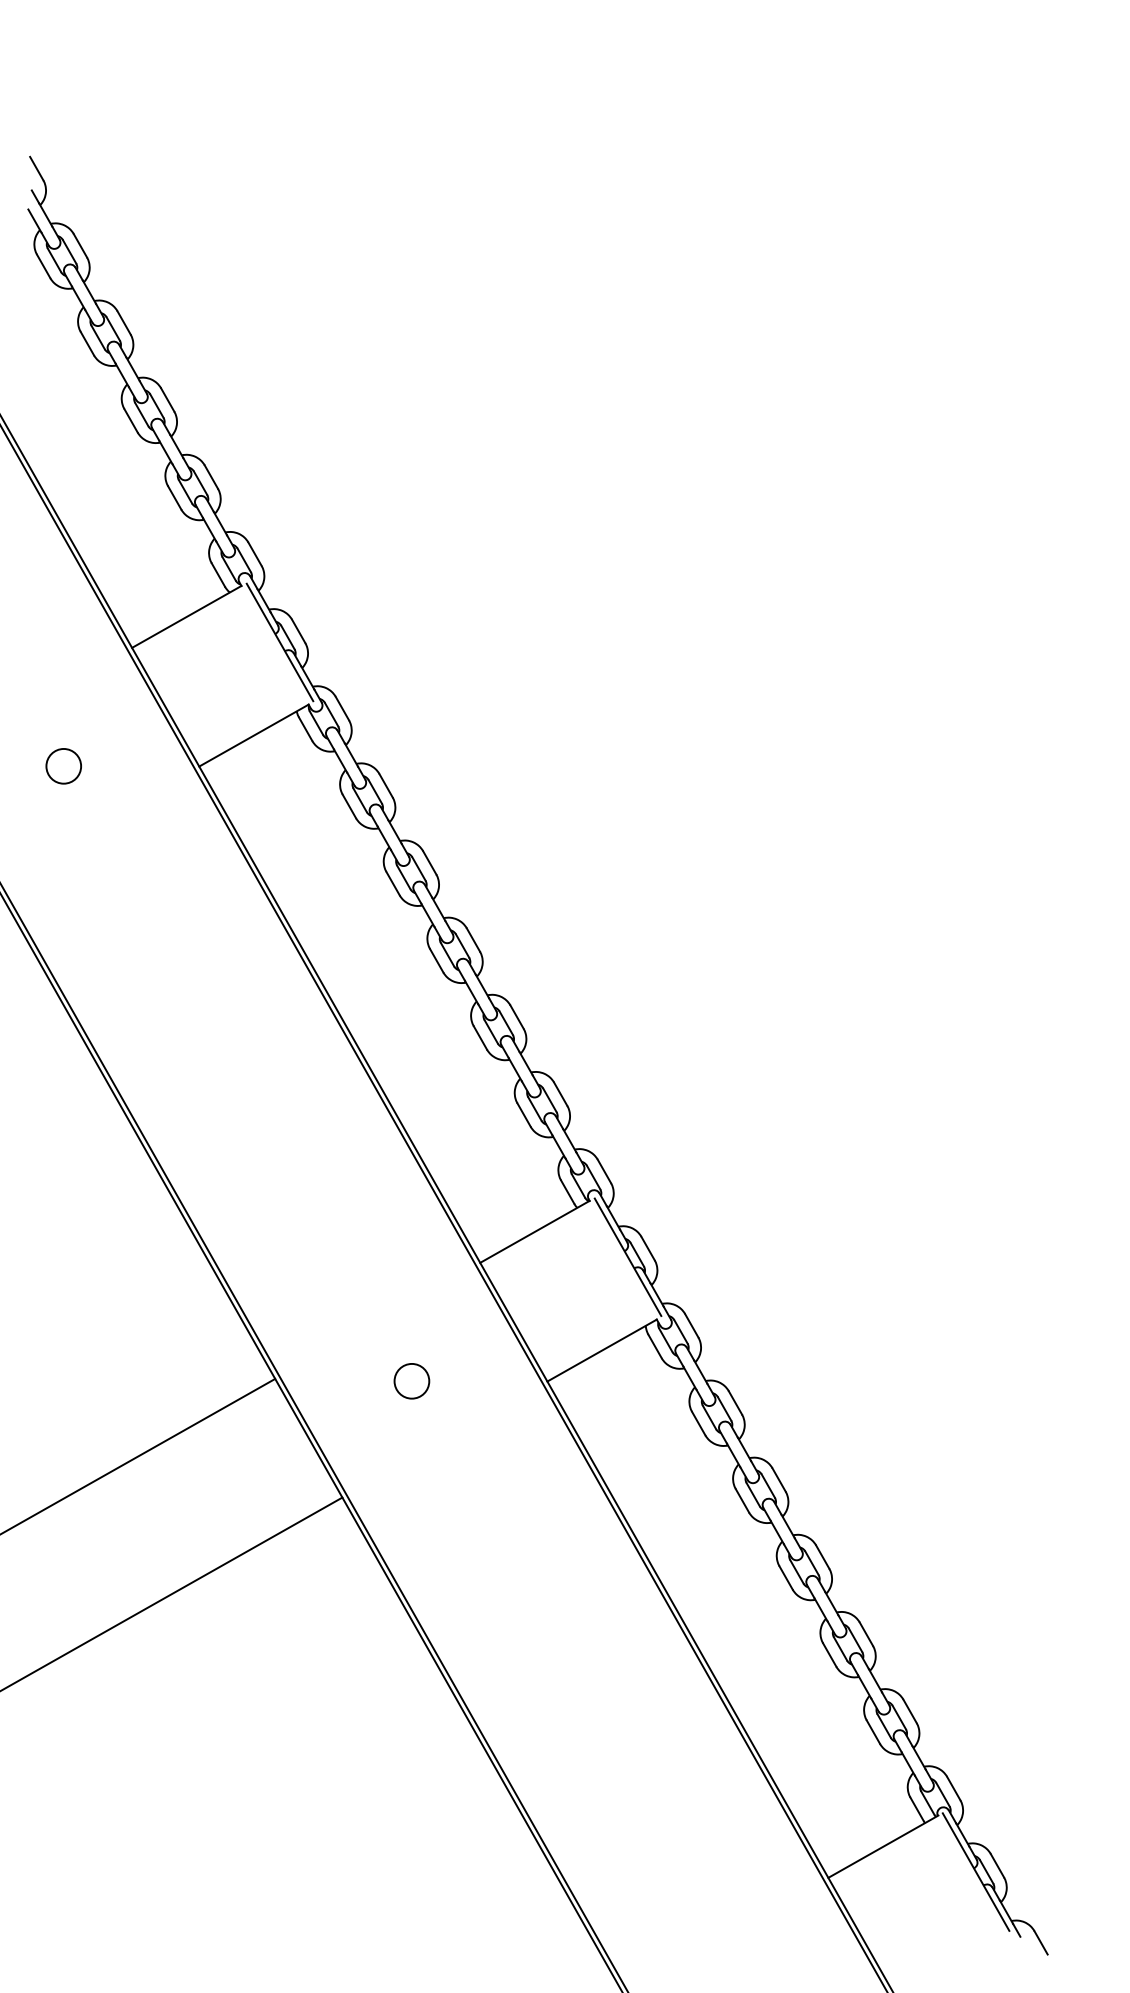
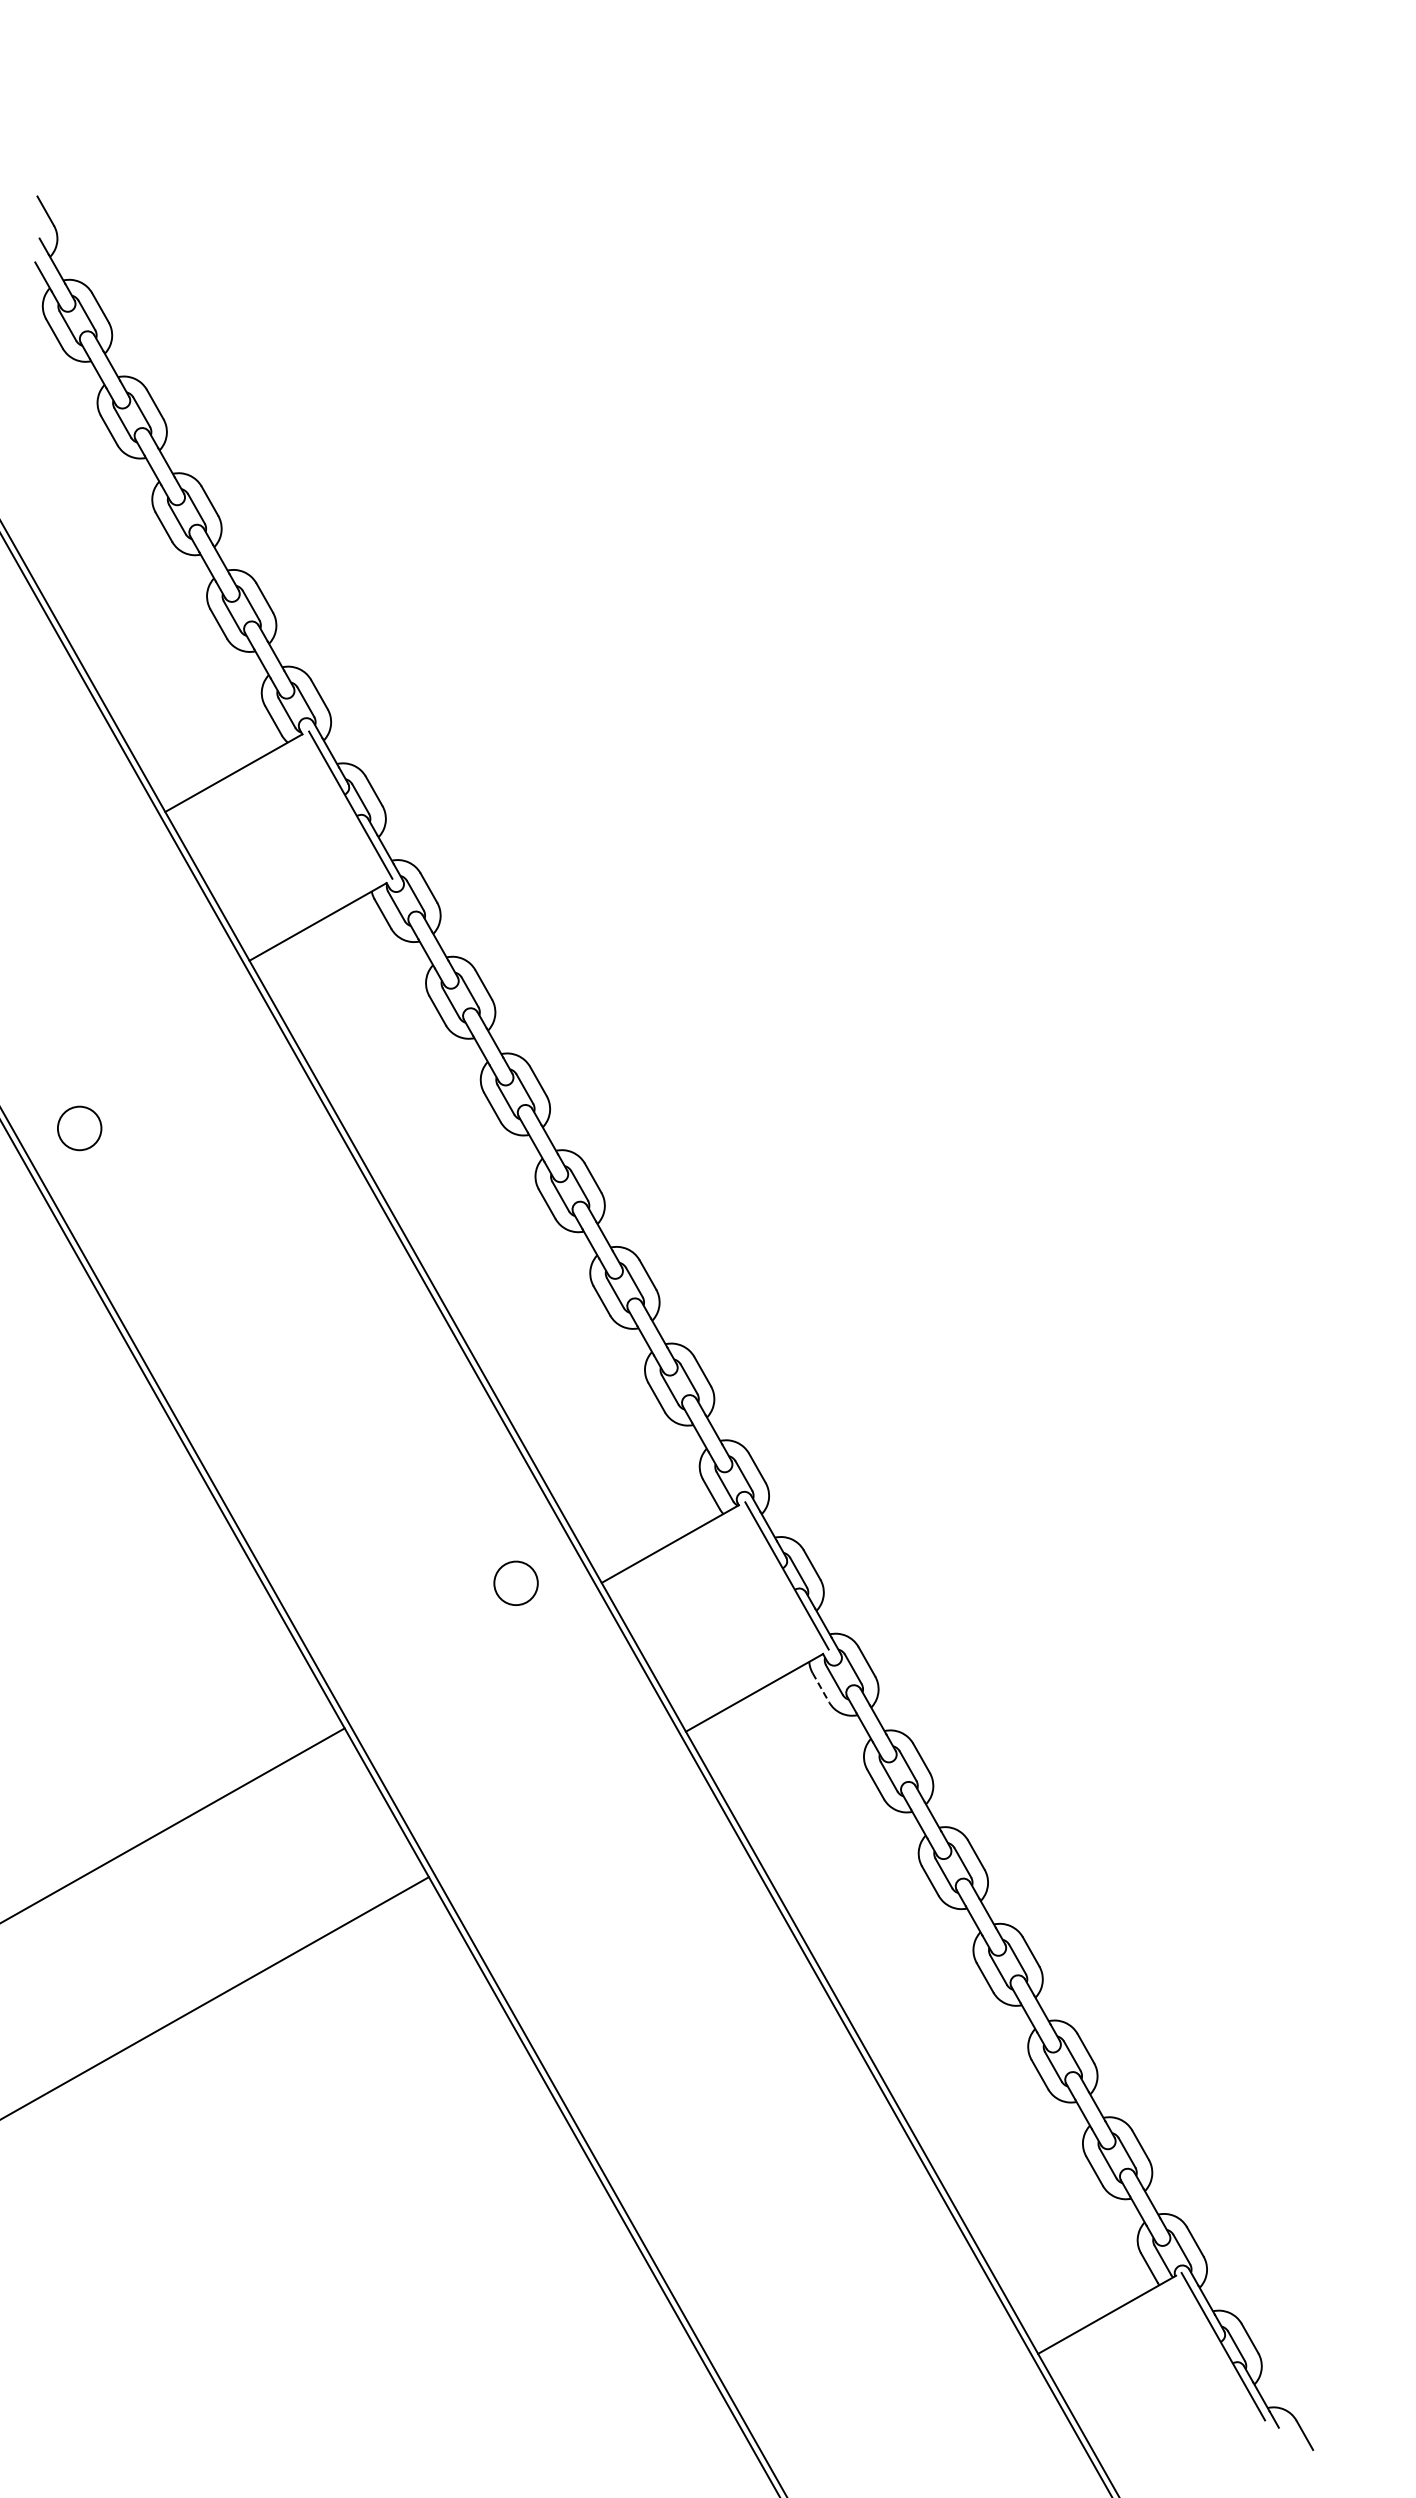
circle: (63, 766) -> (79, 1128), moved
line: (654, 1346) -> (820, 1687), solid -> dashed
circle: (411, 1380) -> (515, 1582), moved

